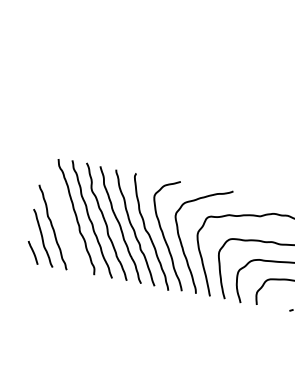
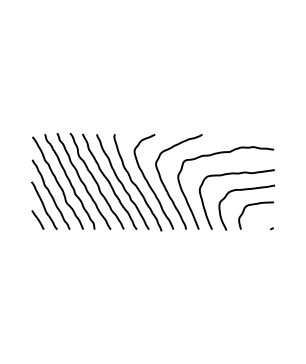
curve: (62, 215) -> (57, 182), added

